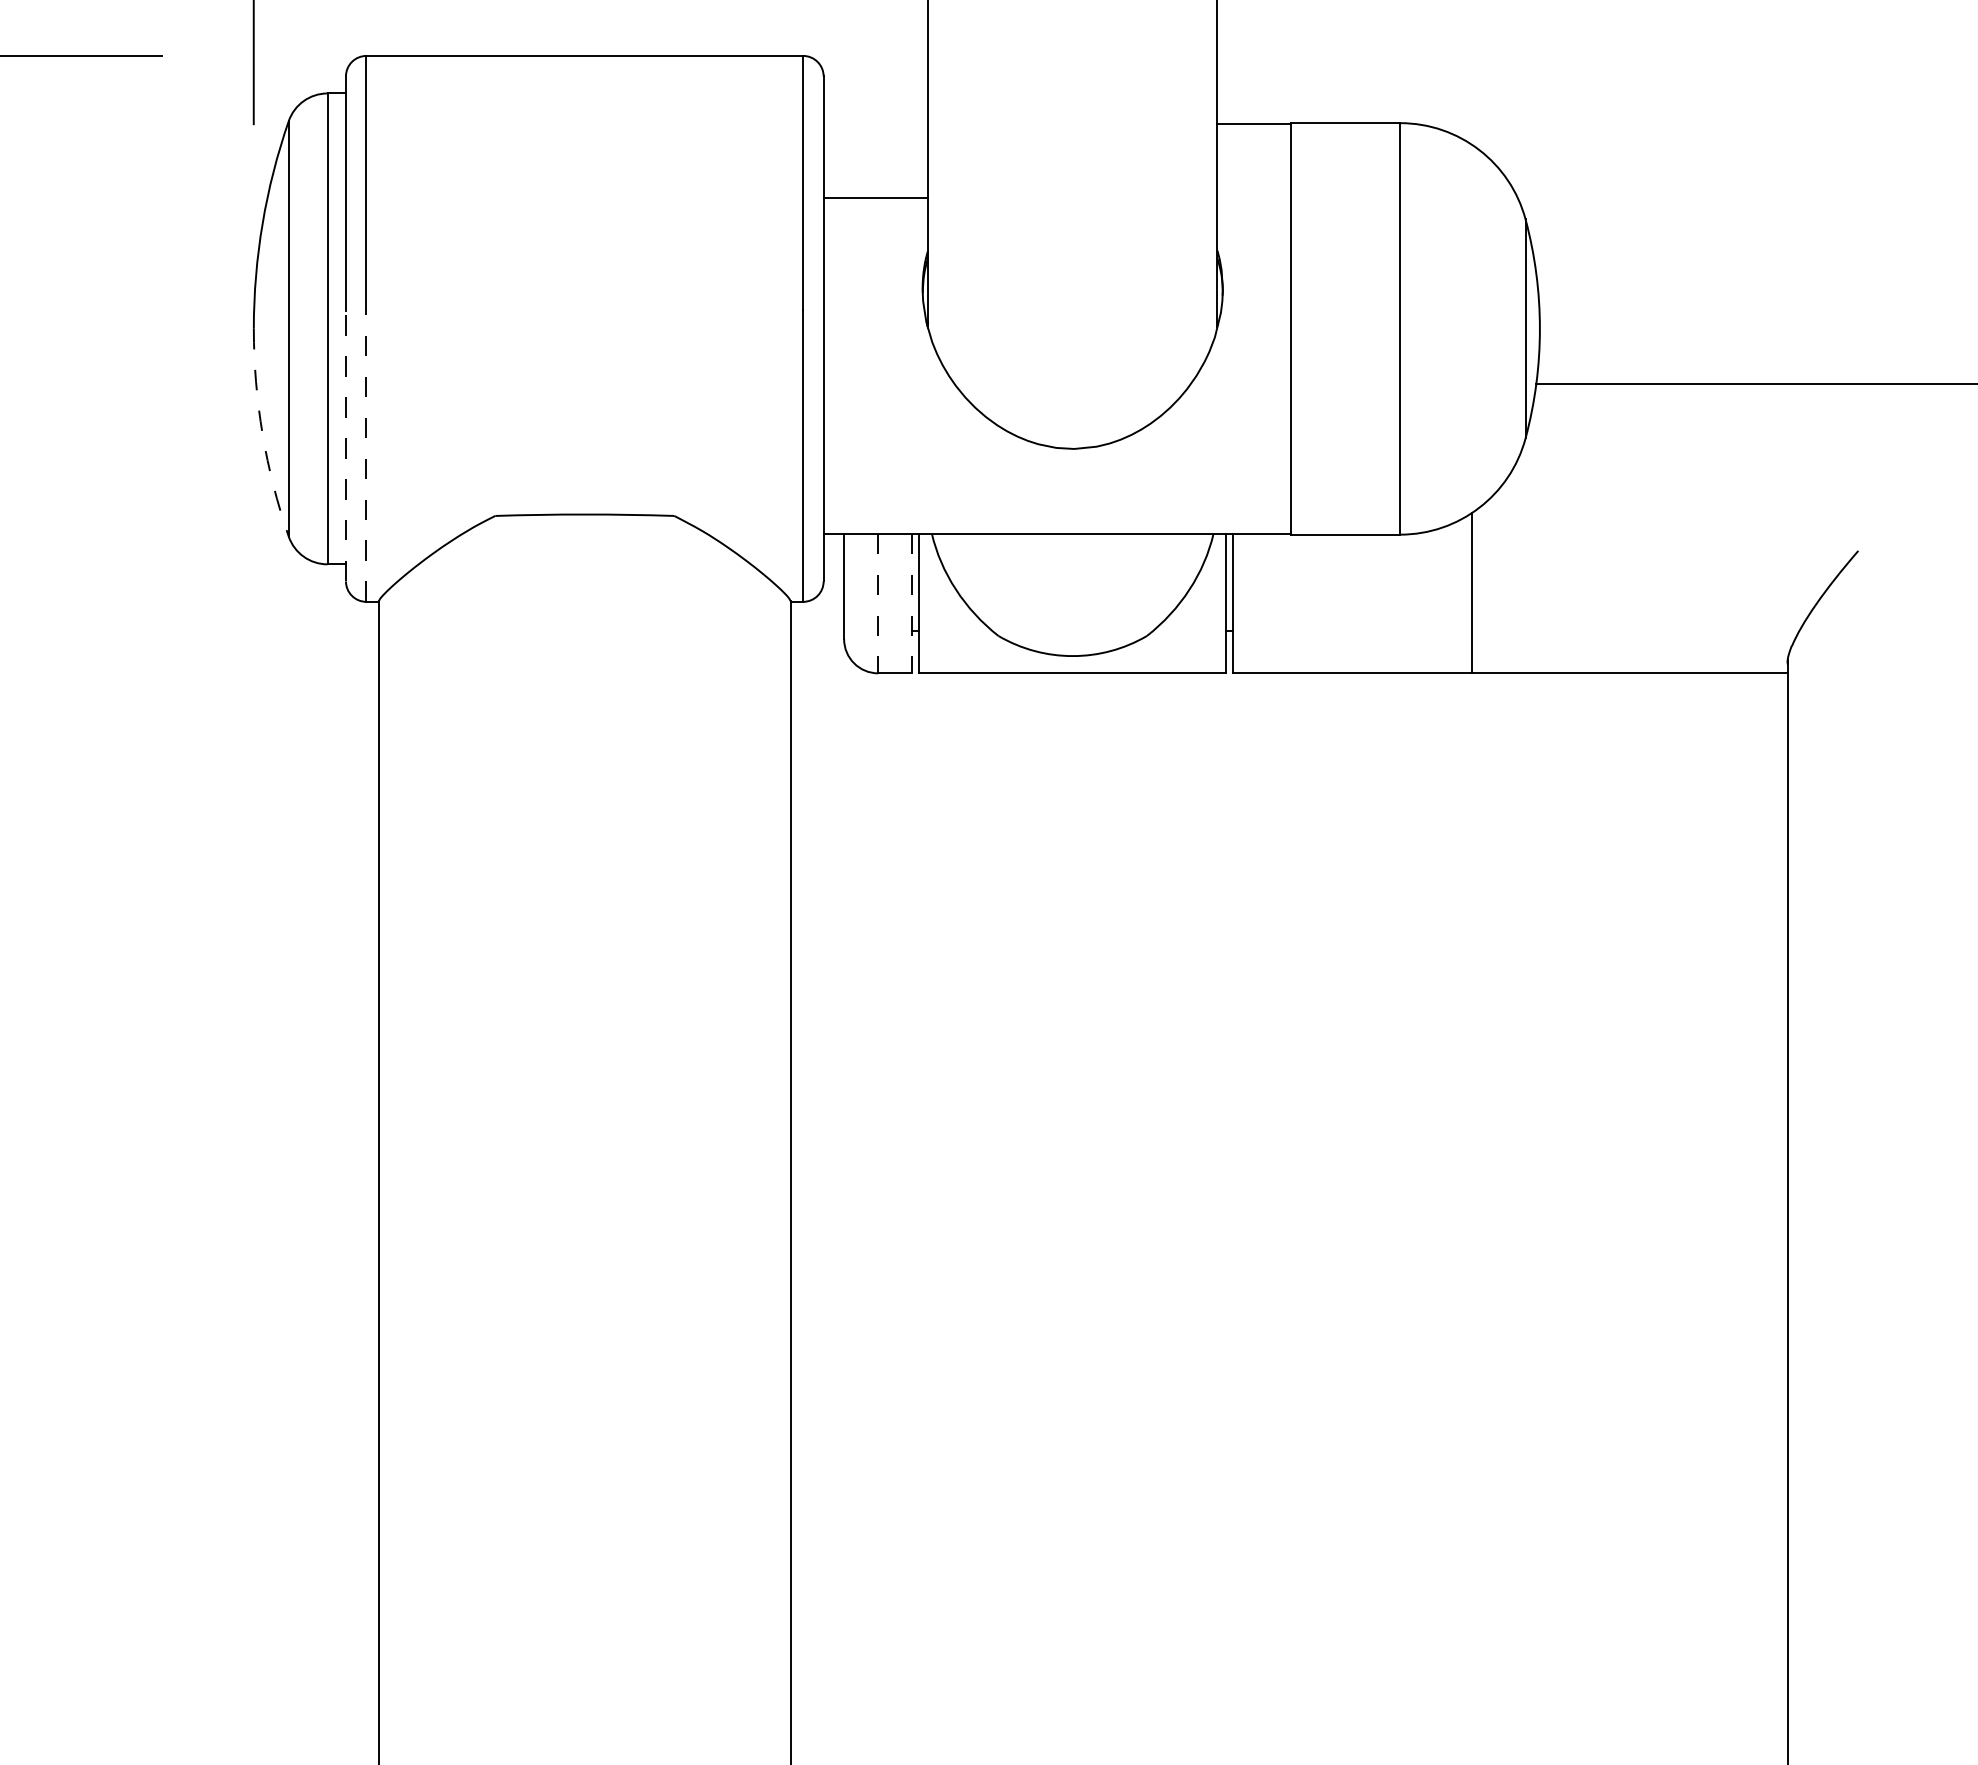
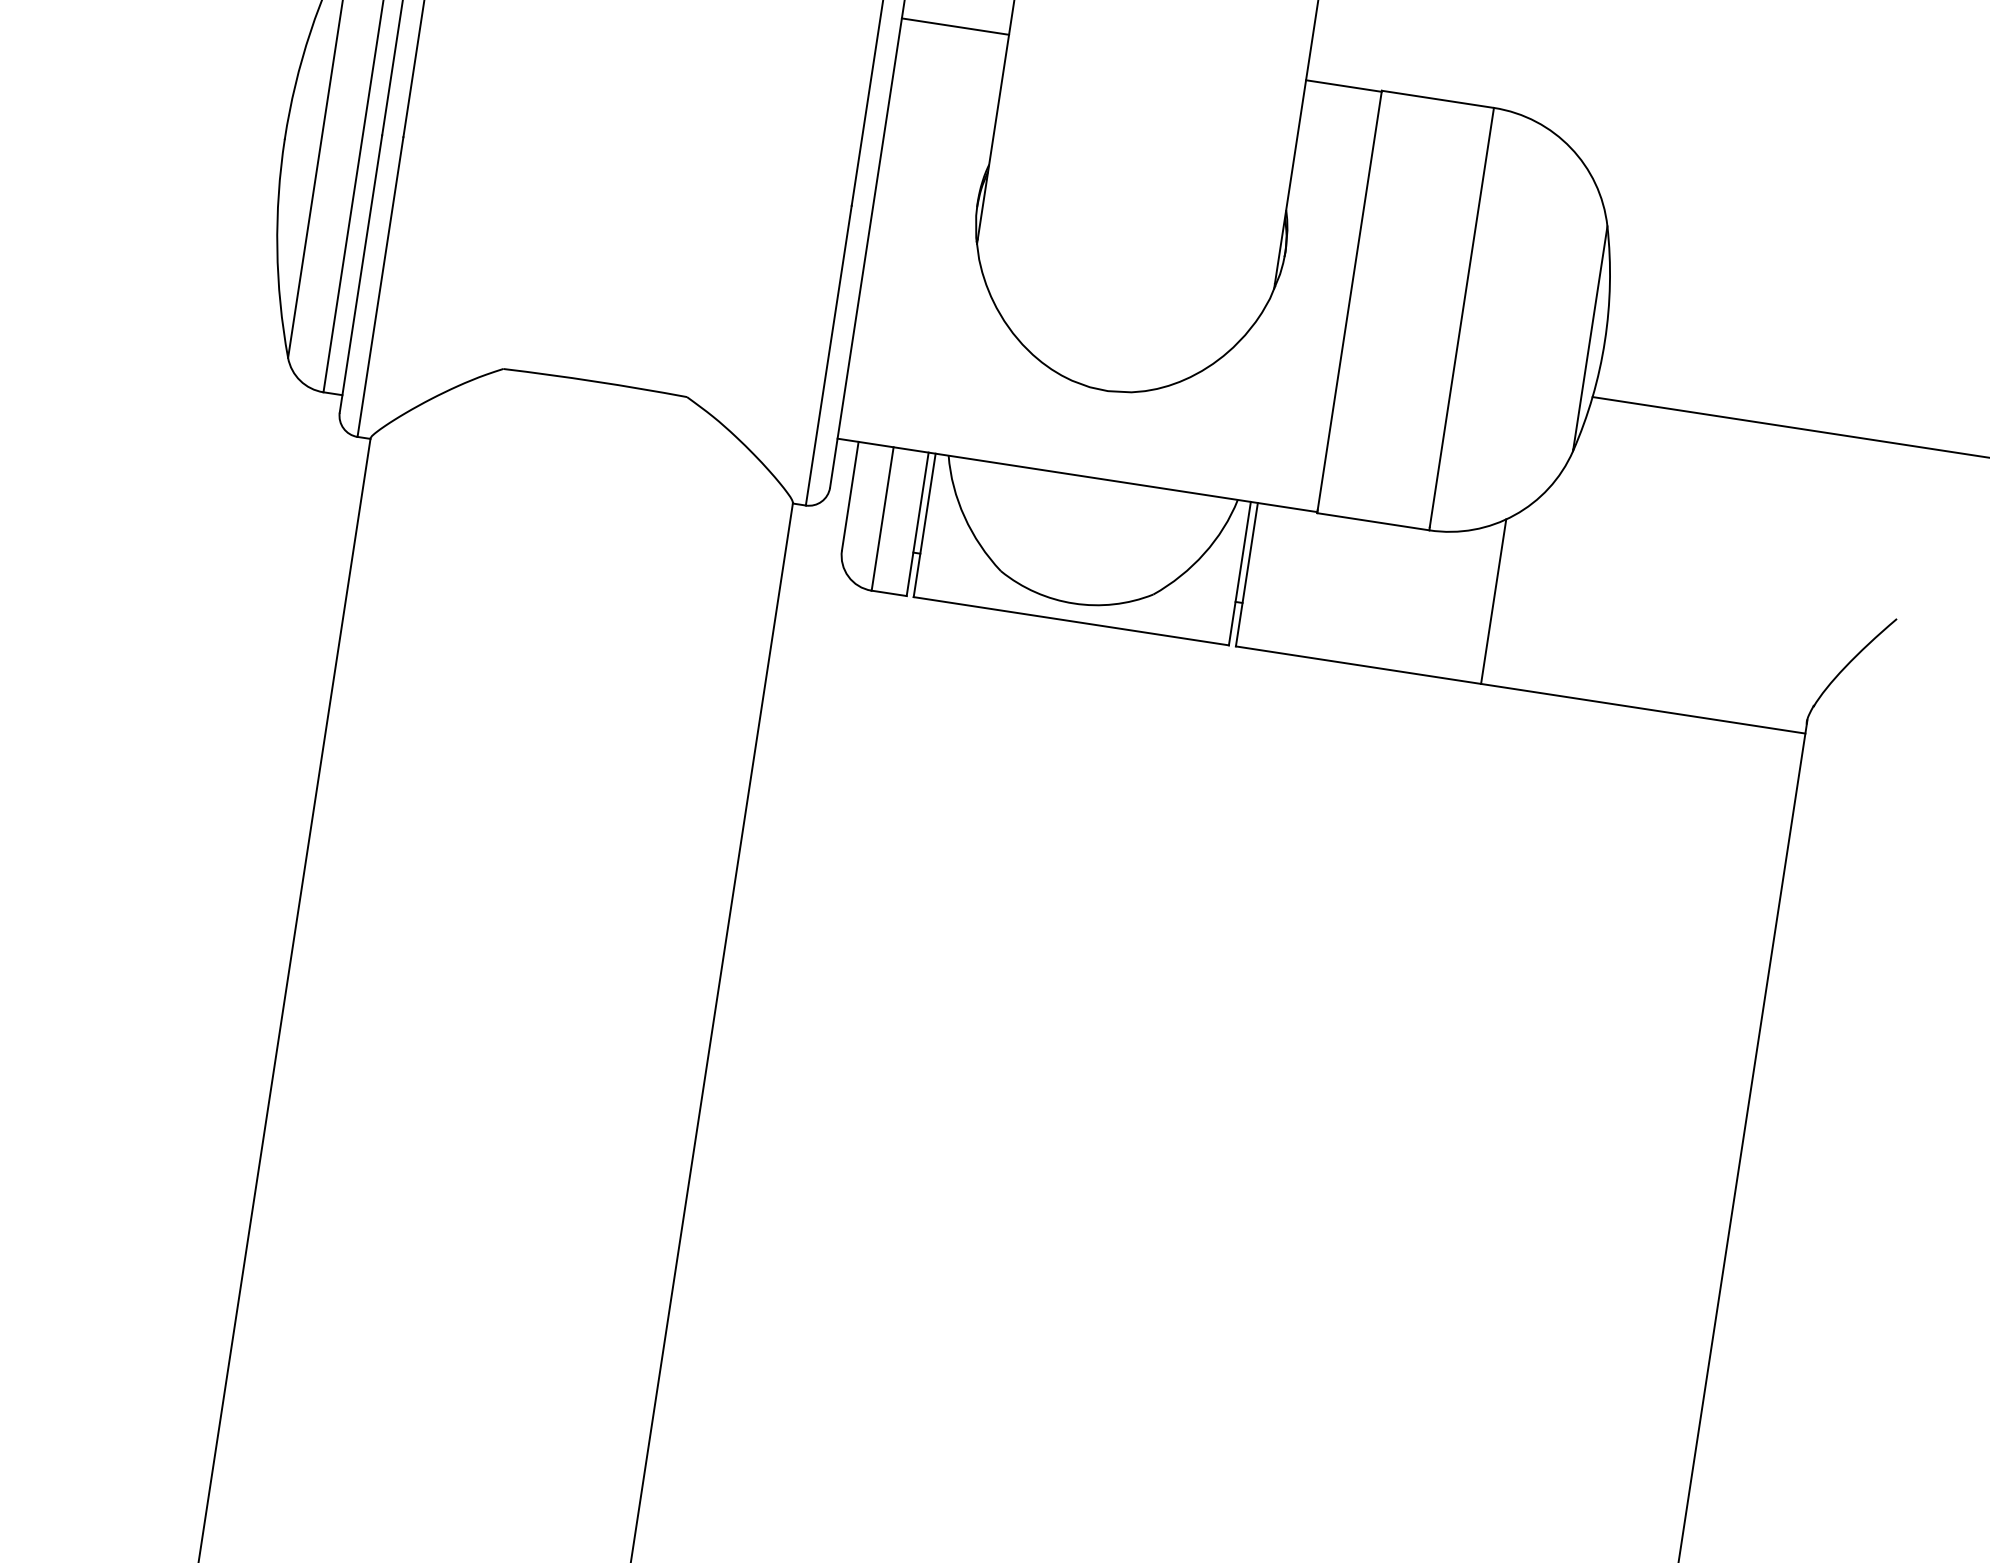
line: (875, 198) -> (955, 26), moved
arc: (262, 434) -> (277, 248), dashed -> solid
line: (345, 445) -> (360, 273), dashed -> solid
line: (366, 455) -> (380, 286), dashed -> solid
line: (878, 603) -> (882, 519), dashed -> solid
line: (912, 603) -> (917, 524), dashed -> solid

